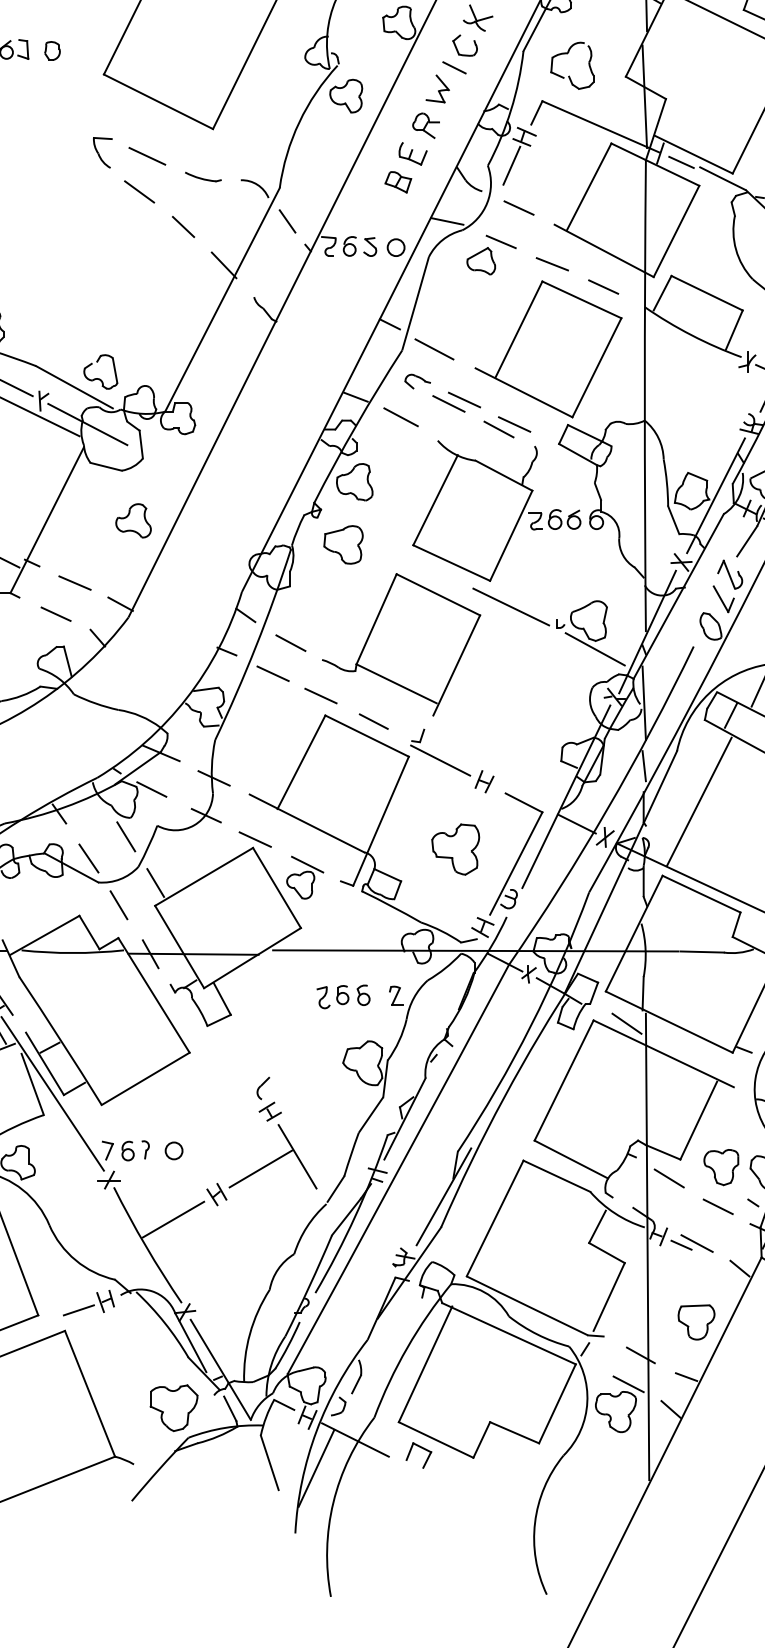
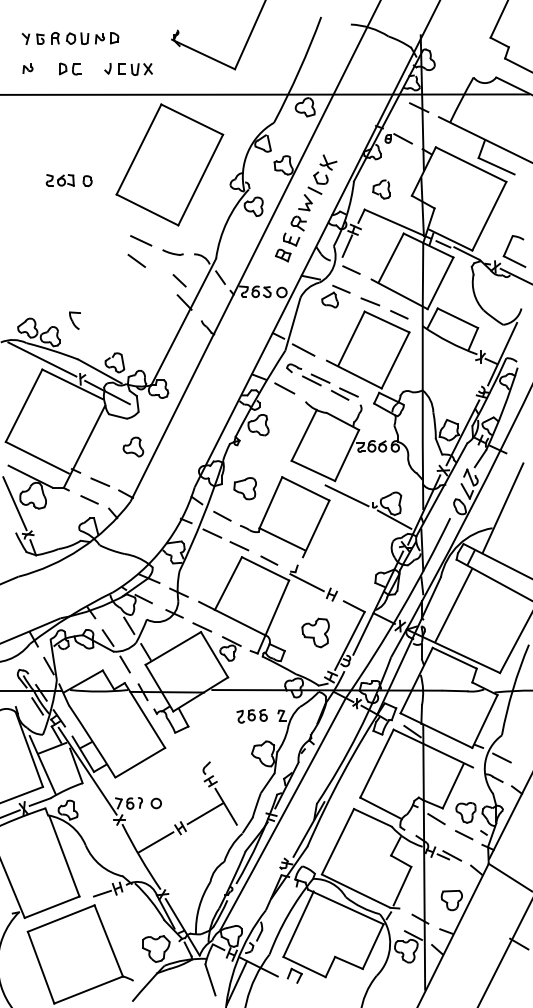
part: (572, 65) -> (381, 189), size x0.7
part: (101, 152) -> (74, 320), moved
line: (183, 226) -> (179, 280), moved
part: (342, 544) -> (244, 488), moved

